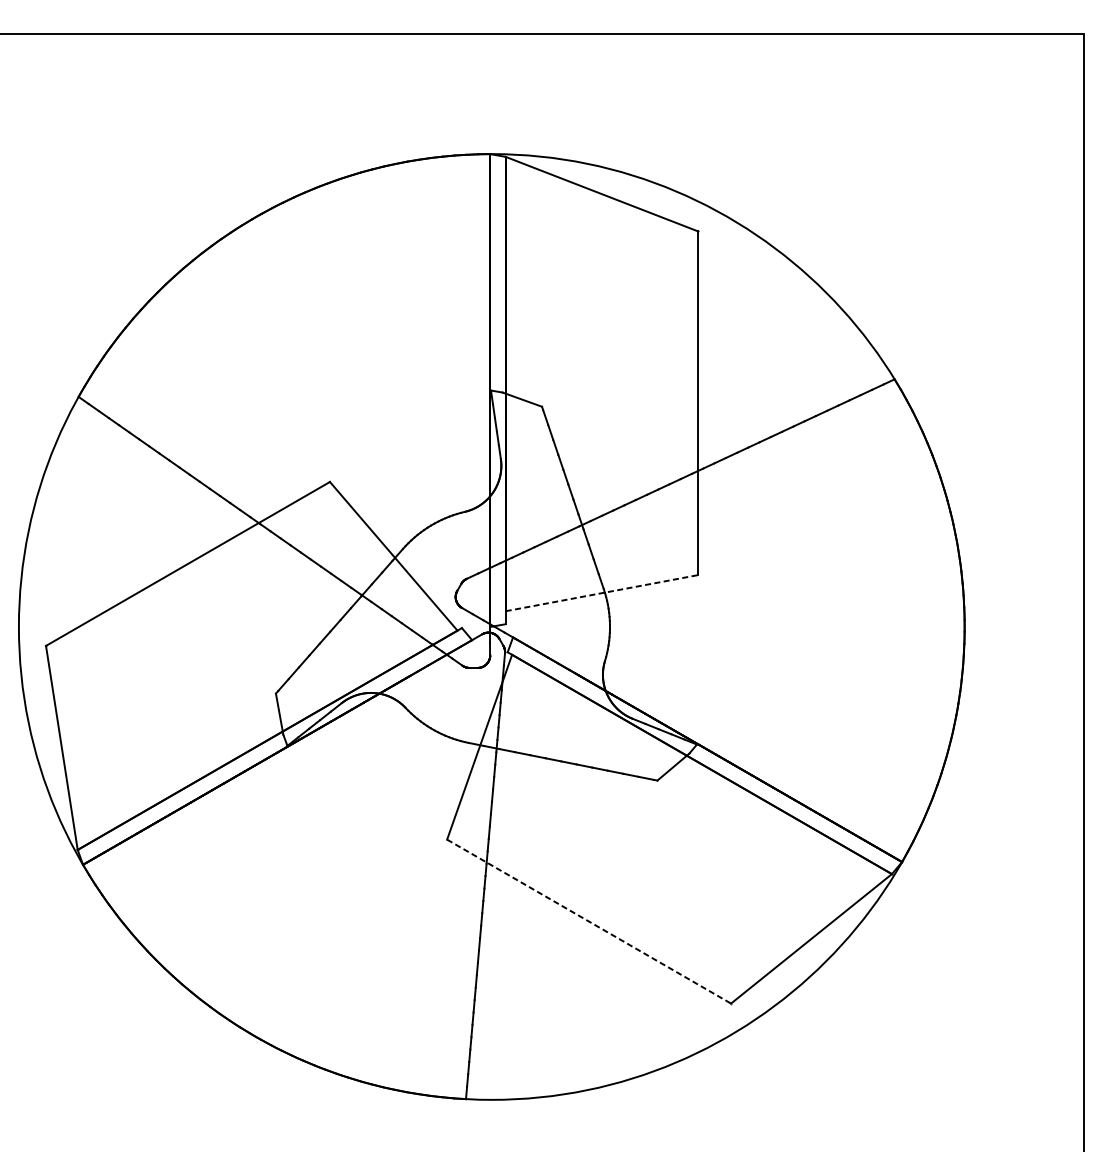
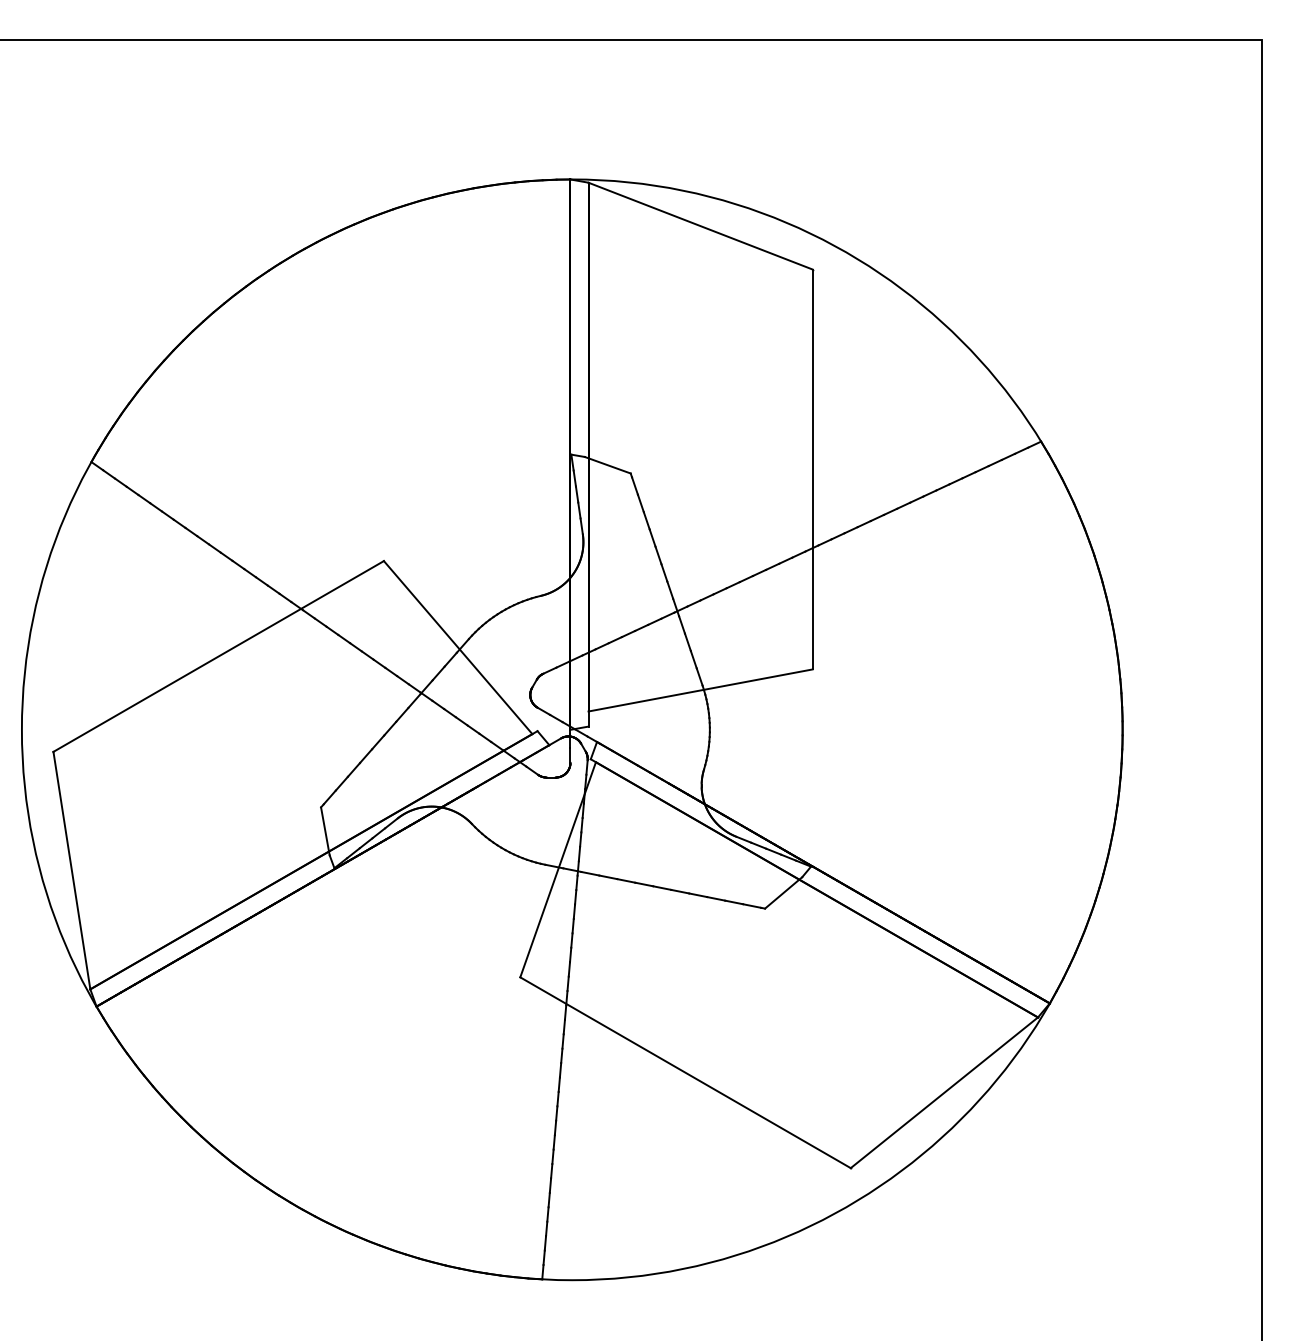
line: (602, 593) -> (701, 690), dashed -> solid
line: (589, 921) -> (685, 1072), dashed -> solid

